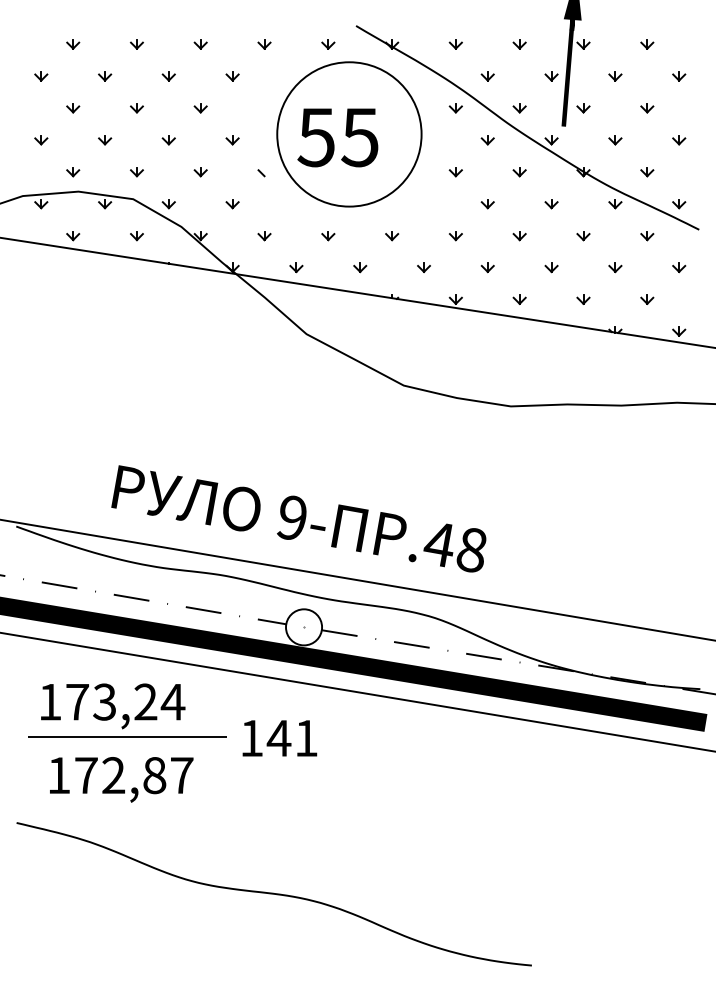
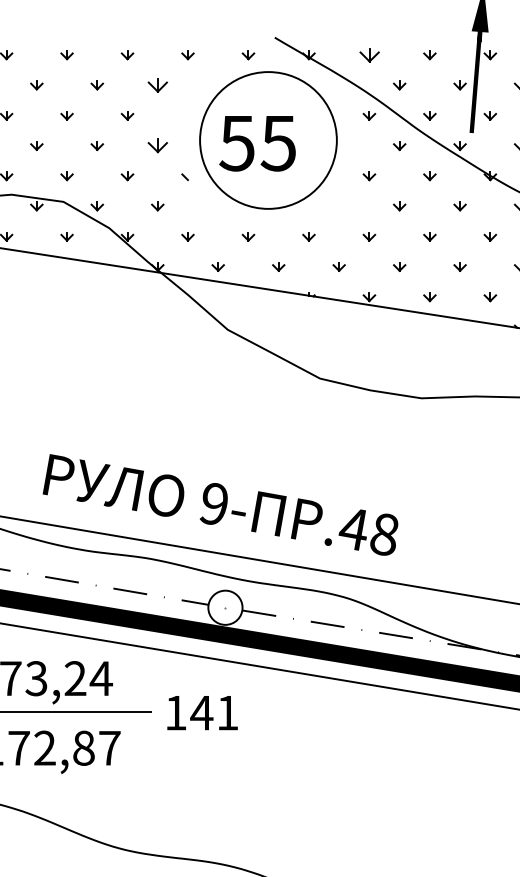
part: (455, 44) -> (369, 55), size x1.6
part: (232, 76) -> (157, 85), size x1.6
part: (232, 140) -> (157, 146), size x1.6

